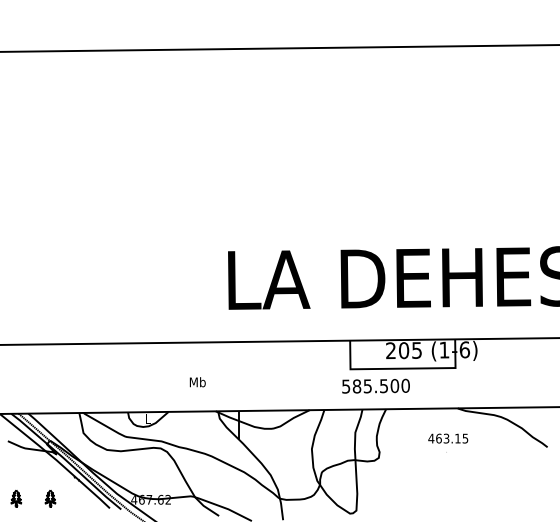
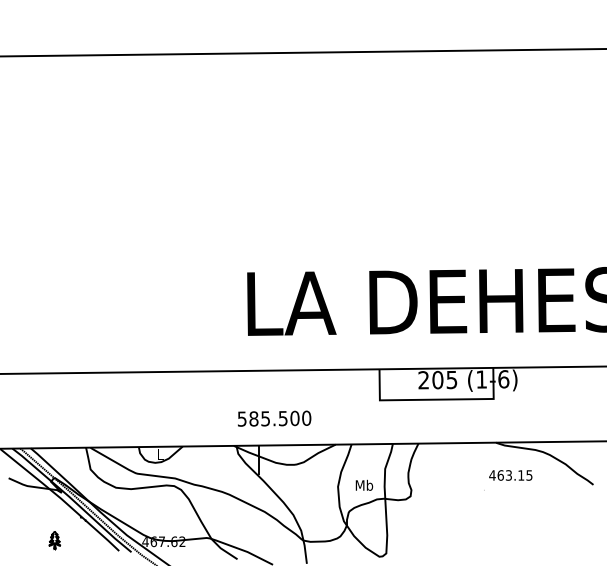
text: (197, 381) -> (364, 484), moved
text: (375, 386) -> (274, 418), moved
text: (447, 438) -> (510, 475), moved
part: (16, 498) -> (17, 540), removed

